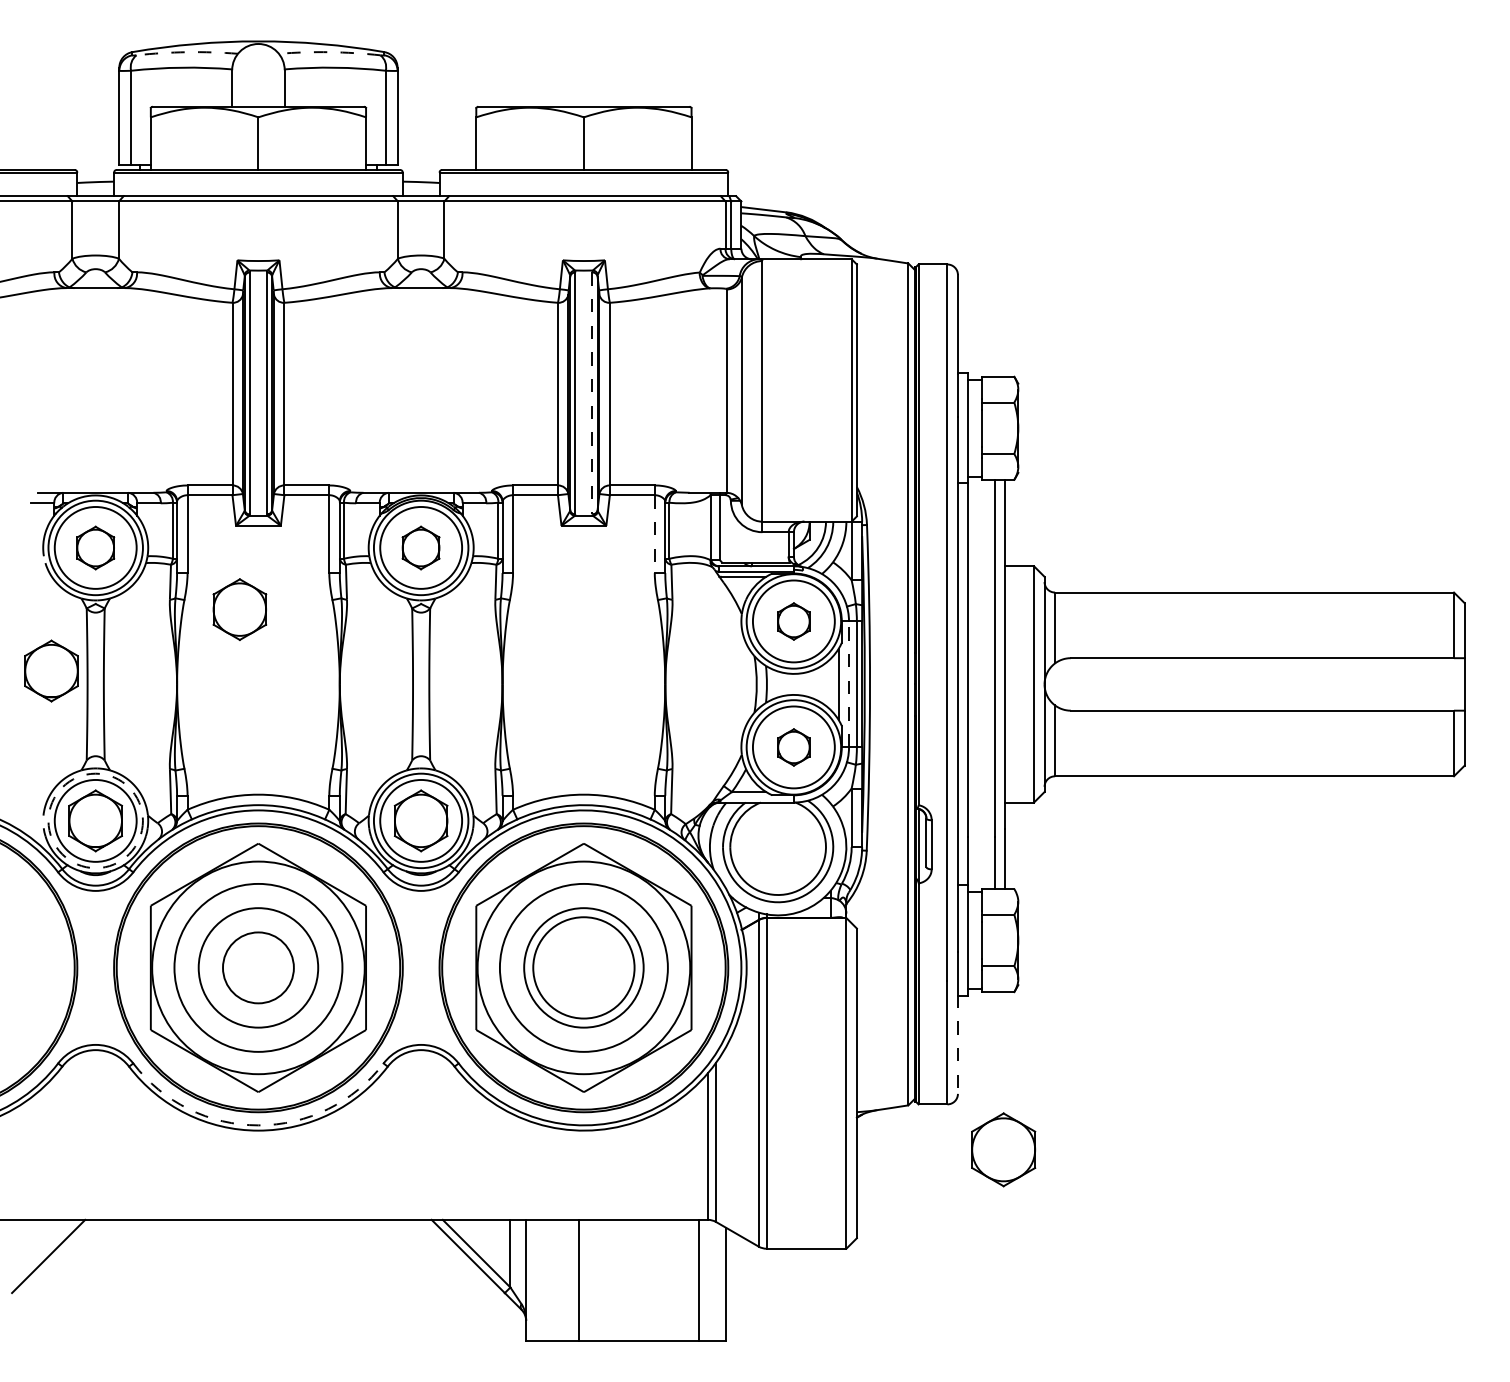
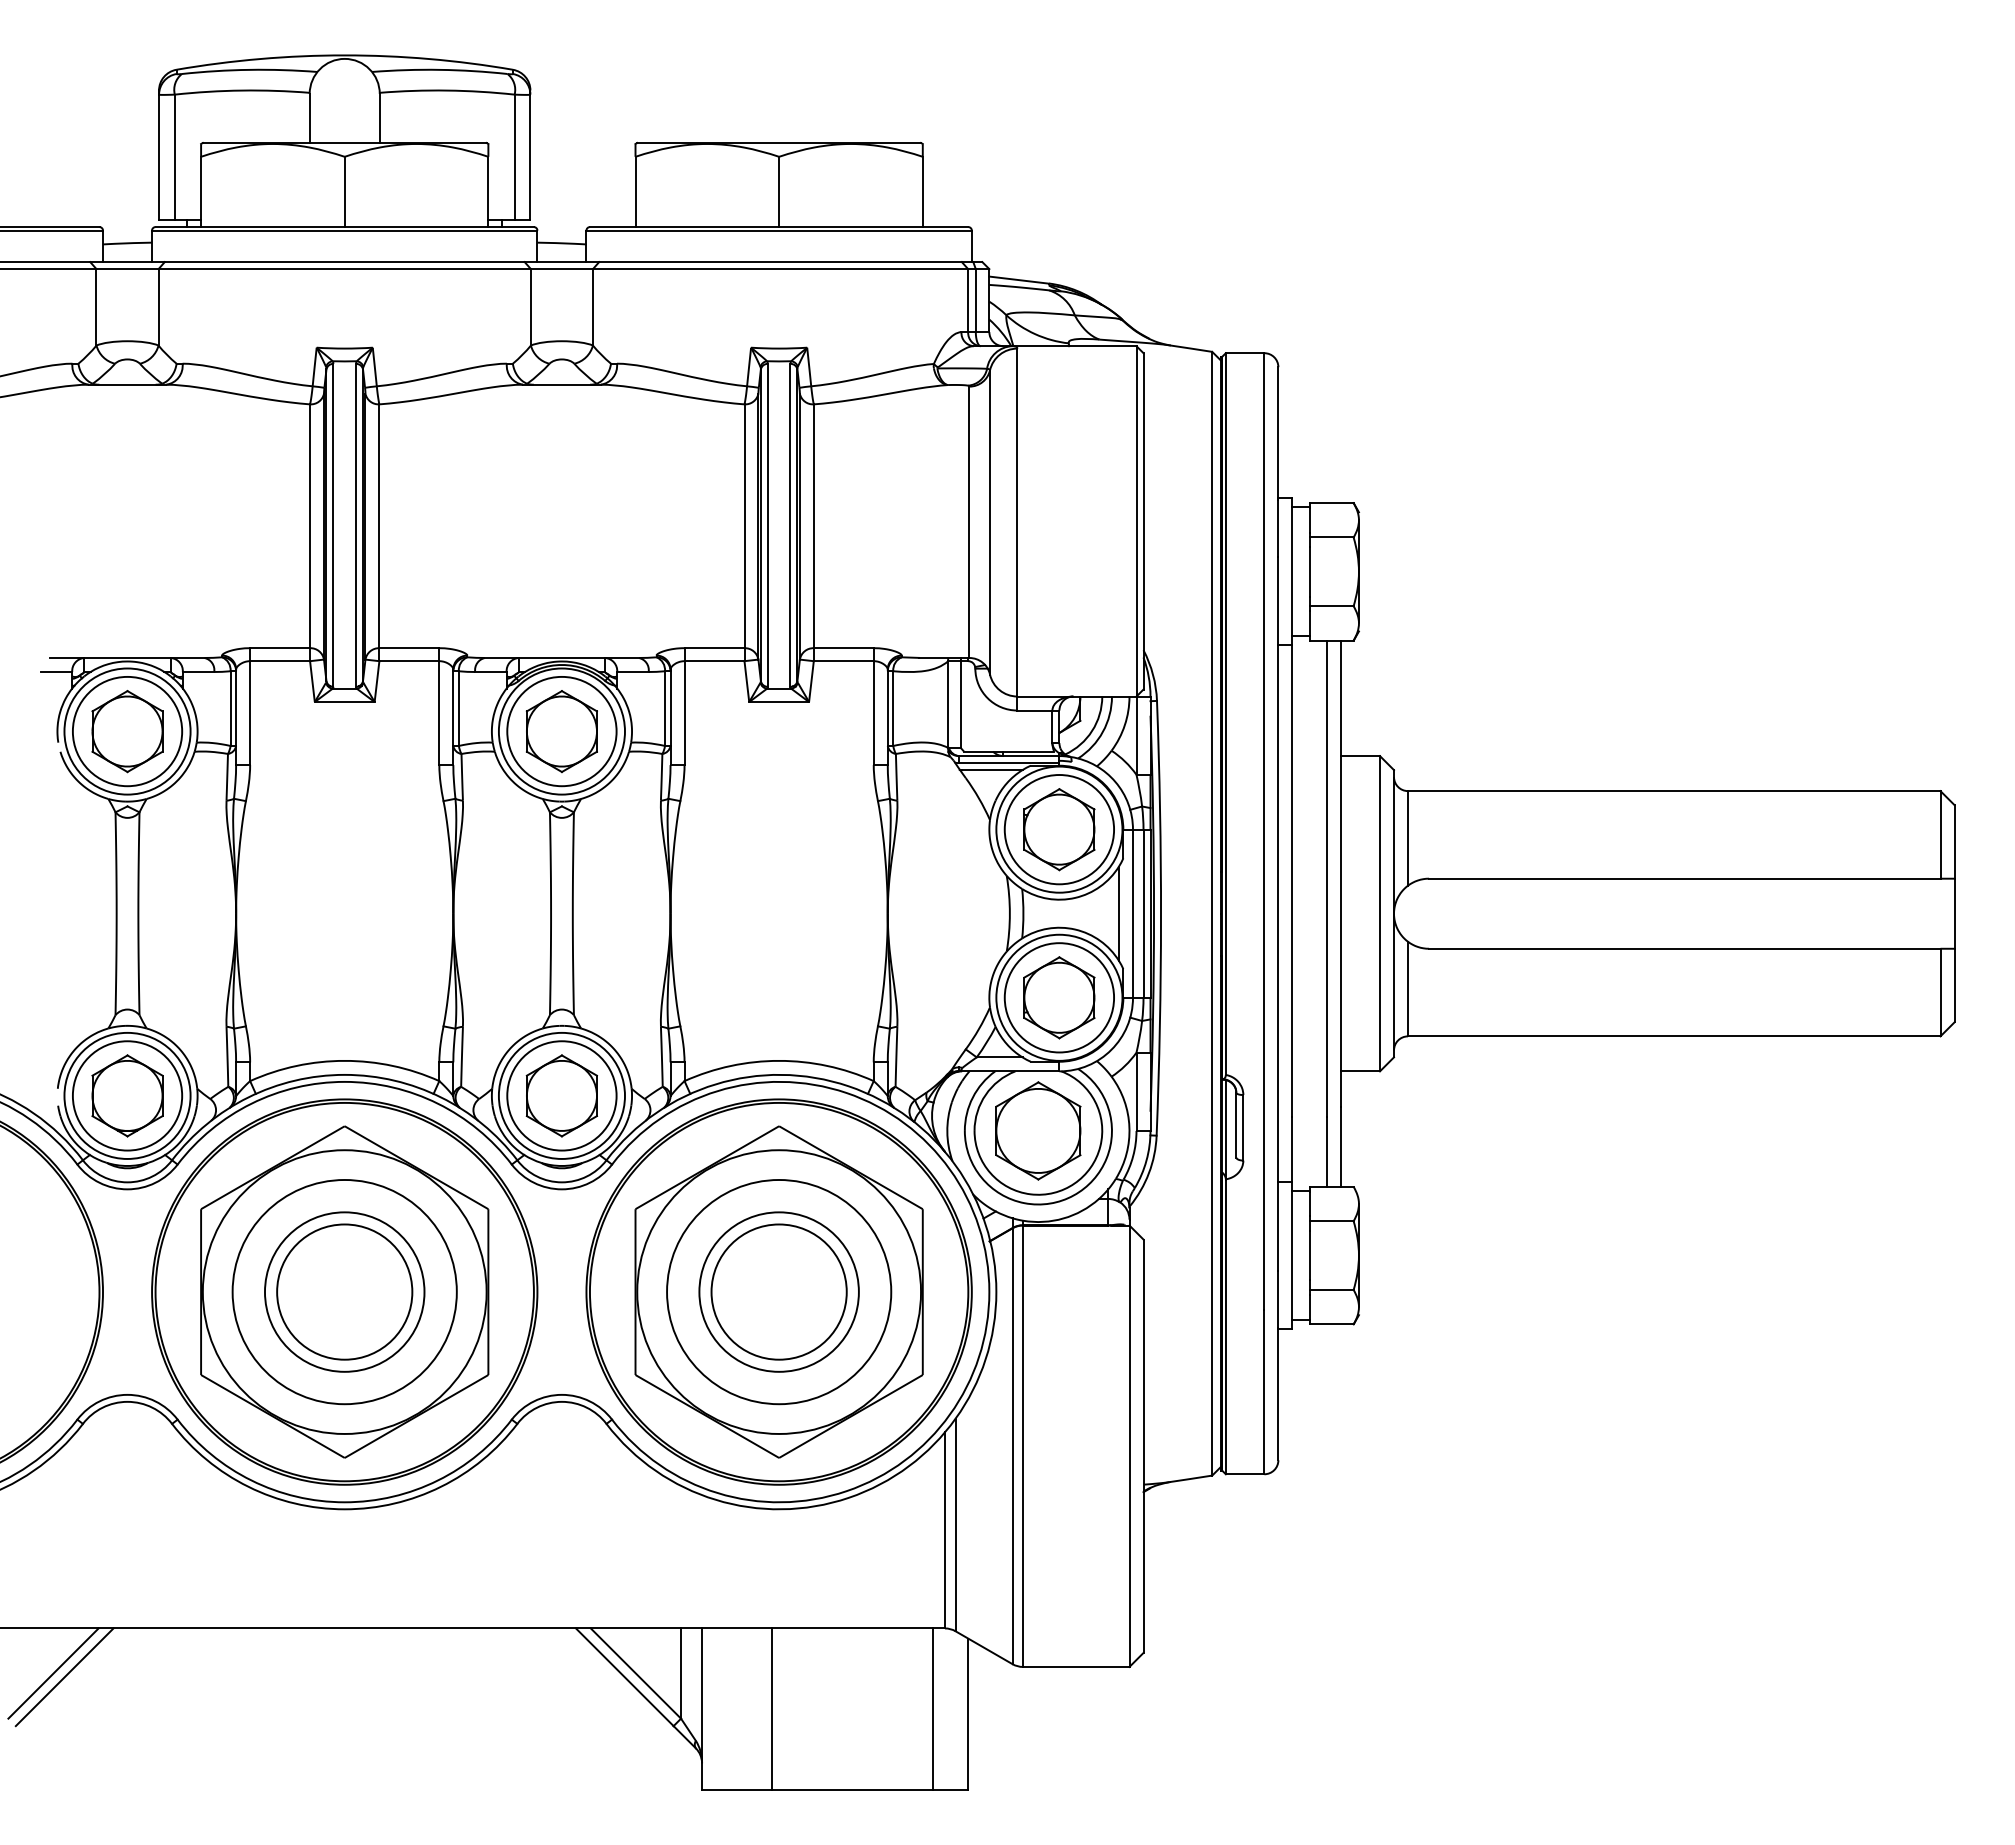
arc: (187, 51) -> (249, 69), dashed -> solid
arc: (329, 51) -> (439, 69), dashed -> solid
line: (592, 393) -> (790, 525), dashed -> solid
line: (654, 534) -> (873, 713), dashed -> solid
part: (95, 547) -> (127, 731), size x1.43
part: (420, 547) -> (561, 731), size x1.43
part: (239, 609) -> (319, 813), removed
part: (793, 621) -> (1059, 829), size x1.67
part: (51, 670) -> (68, 895), removed
line: (849, 684) -> (1133, 913), dashed -> solid
part: (793, 747) -> (1059, 997), size x1.67
circle: (95, 820) -> (127, 1095), dashed -> solid
circle: (258, 967) -> (344, 1291), size x1.43
line: (958, 1044) -> (1278, 1394), dashed -> solid
arc: (258, 1125) -> (344, 1502), dashed -> solid
part: (1003, 1149) -> (1038, 1130), moved
line: (40, 1253) -> (53, 1673), added

